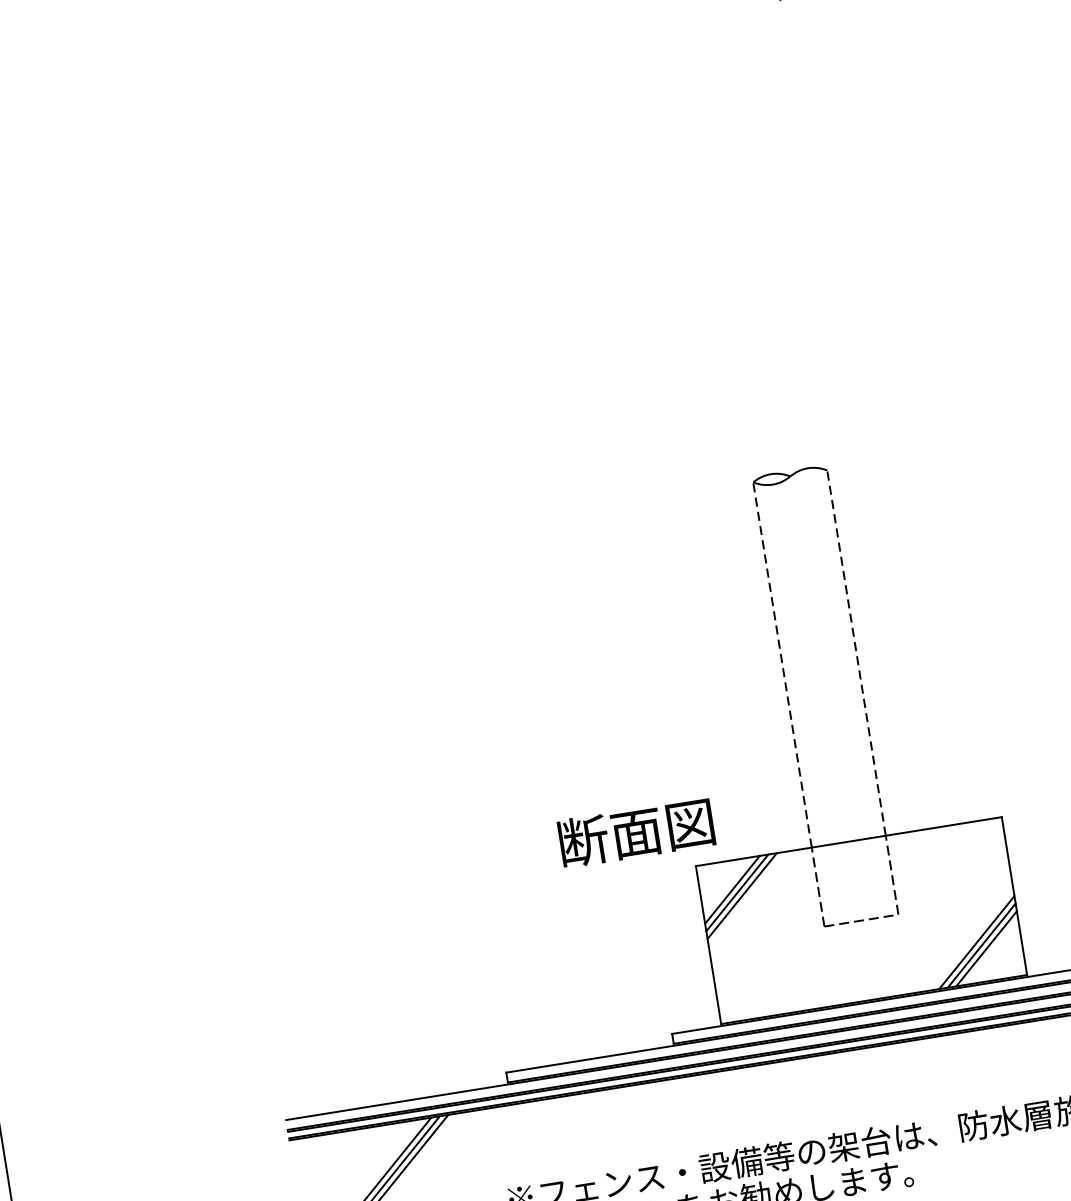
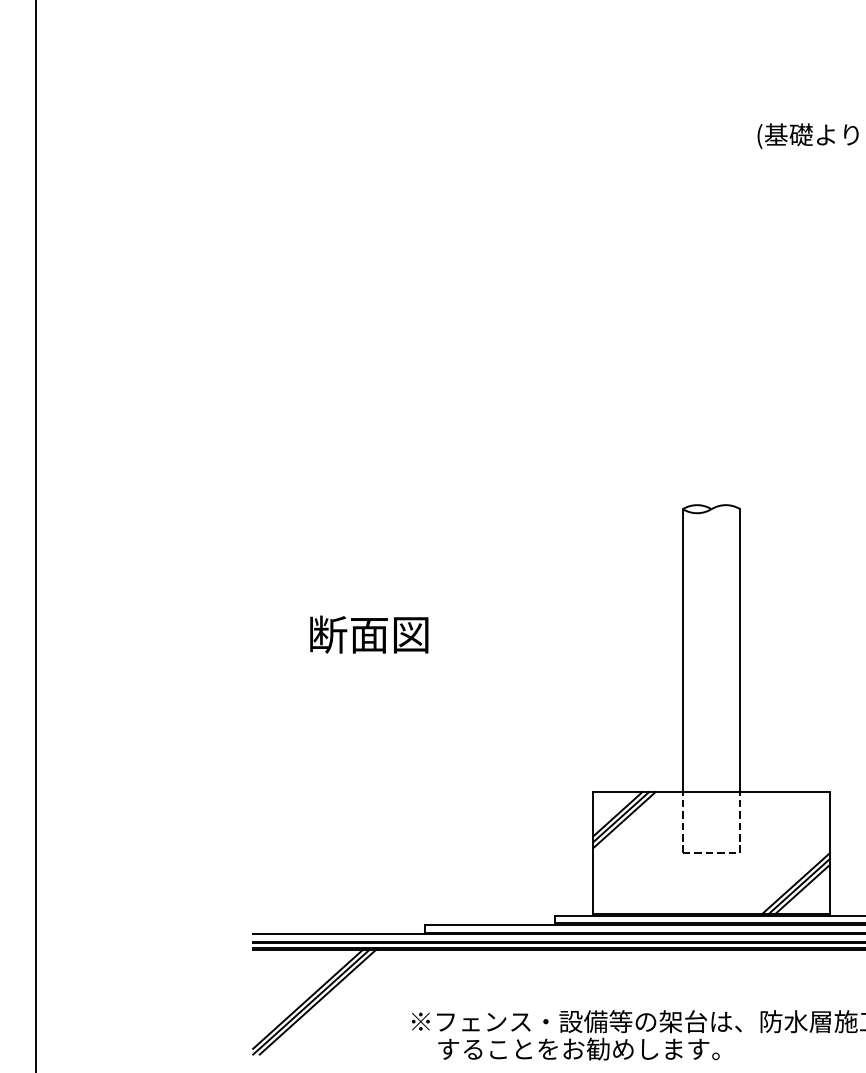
line: (857, 652) -> (740, 650), dashed -> solid
line: (782, 664) -> (682, 650), dashed -> solid
text: (636, 832) -> (369, 634), moved

